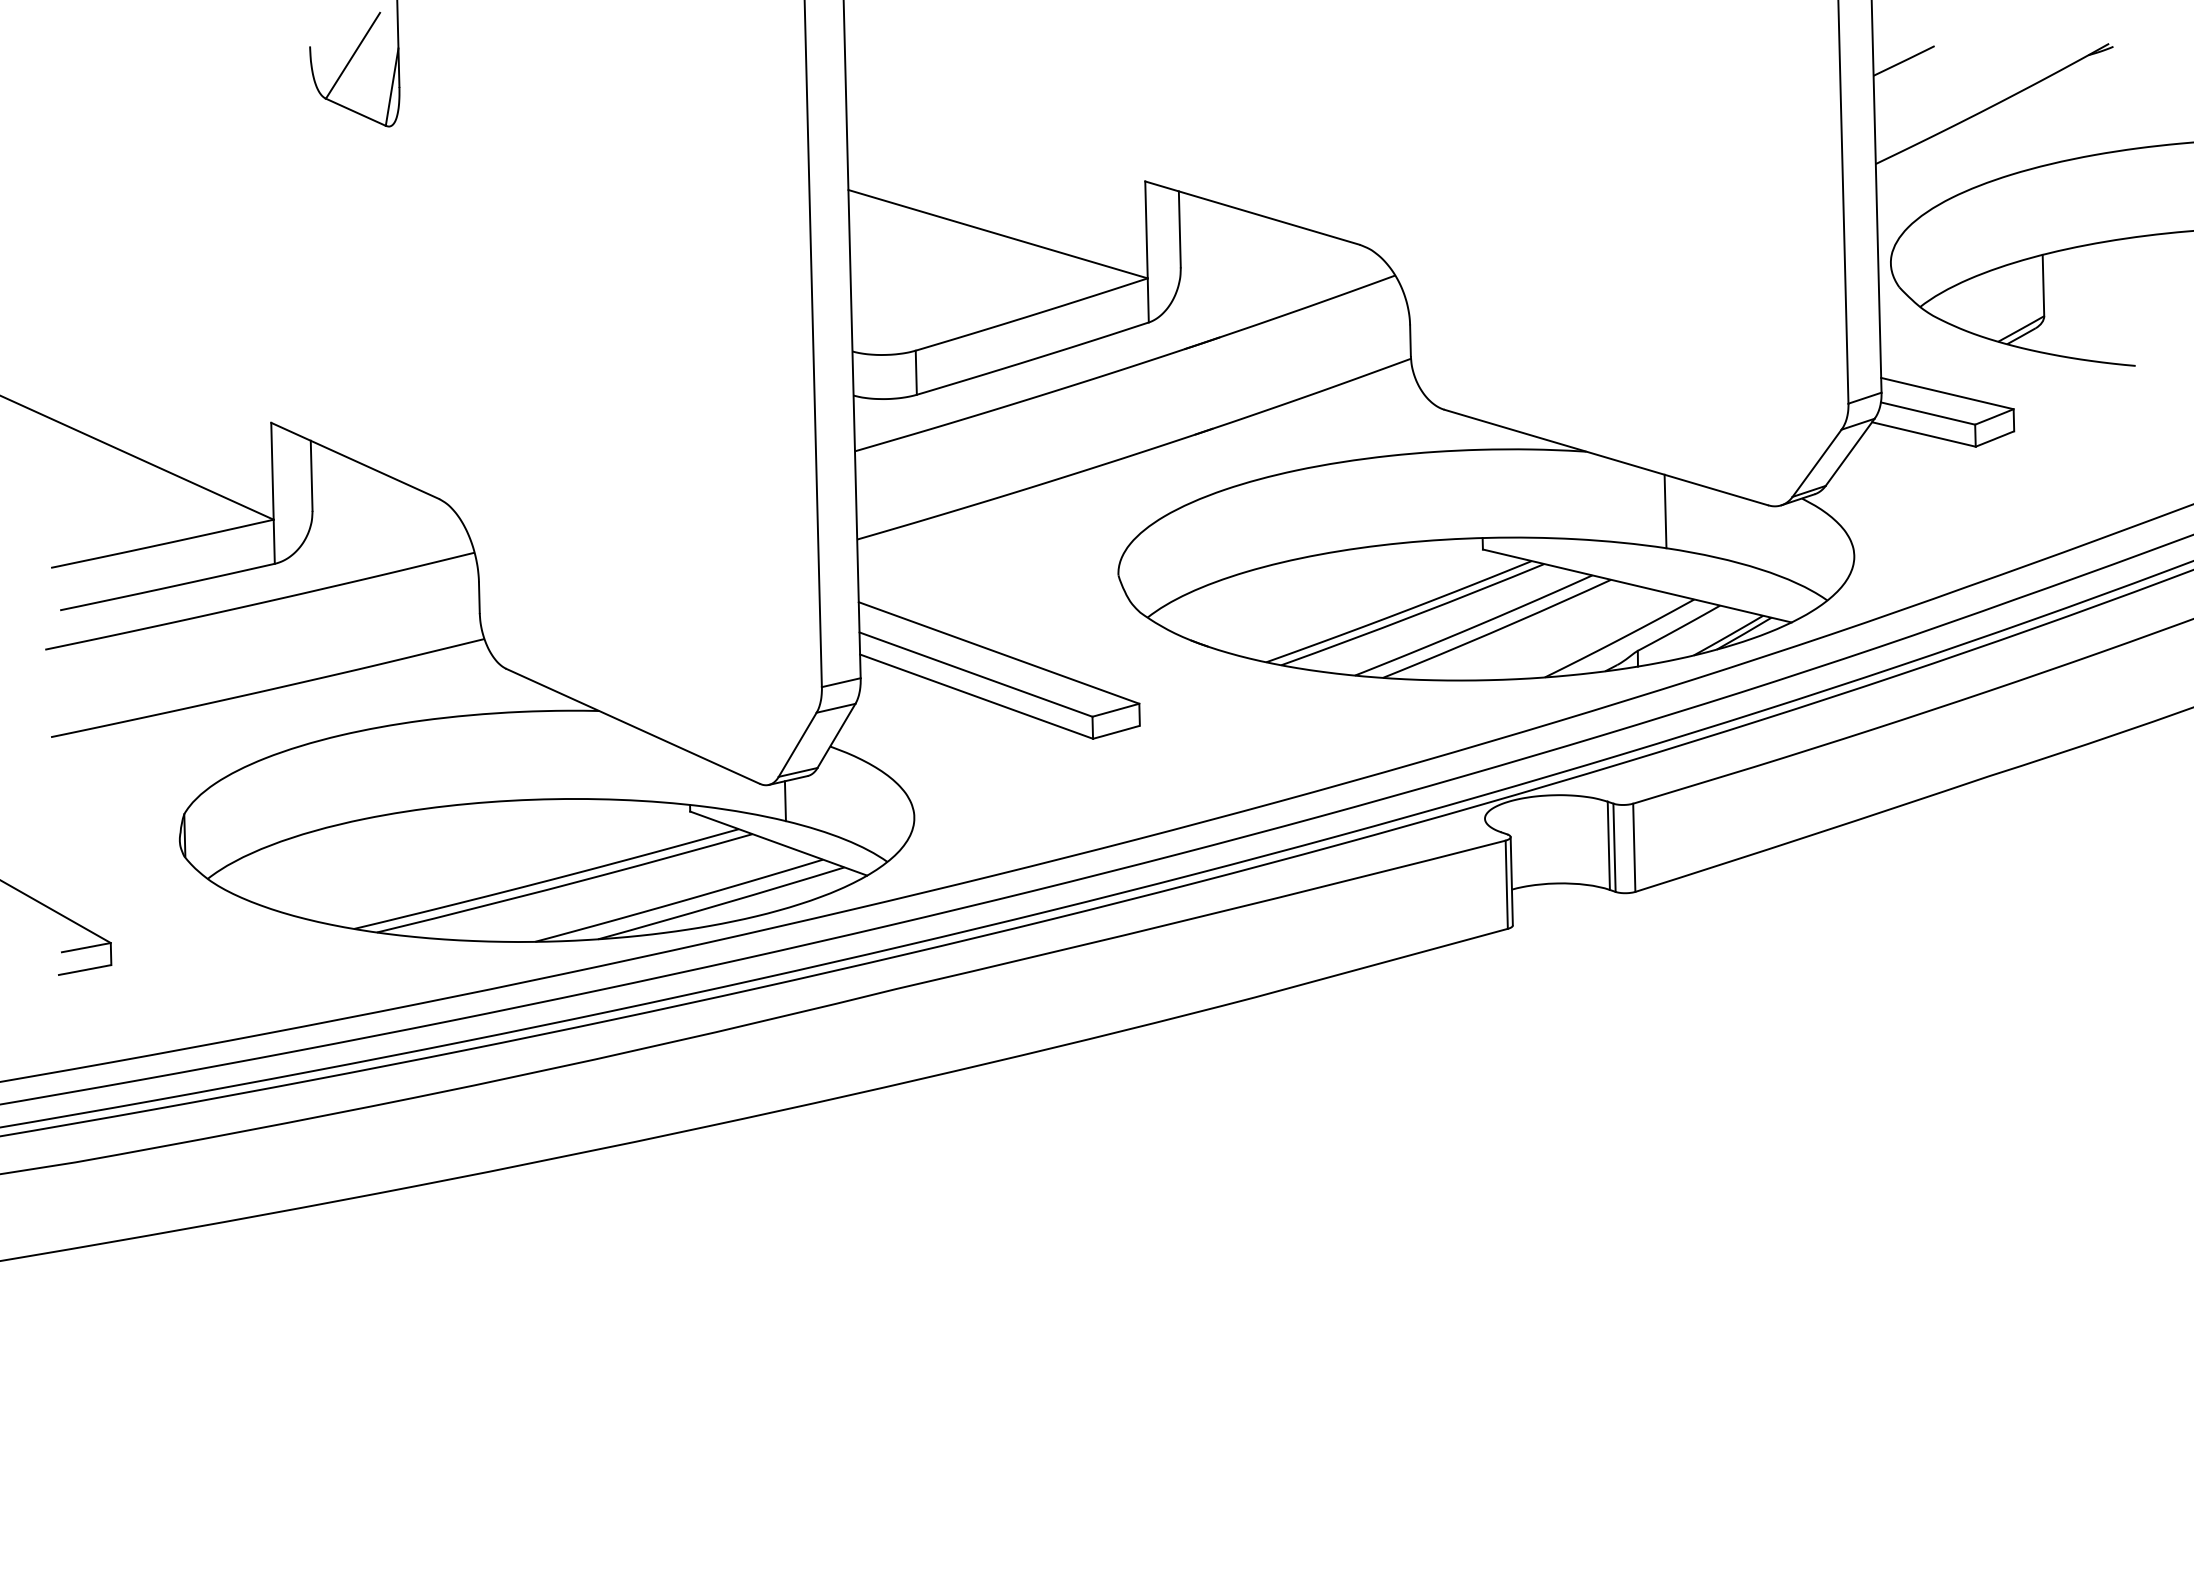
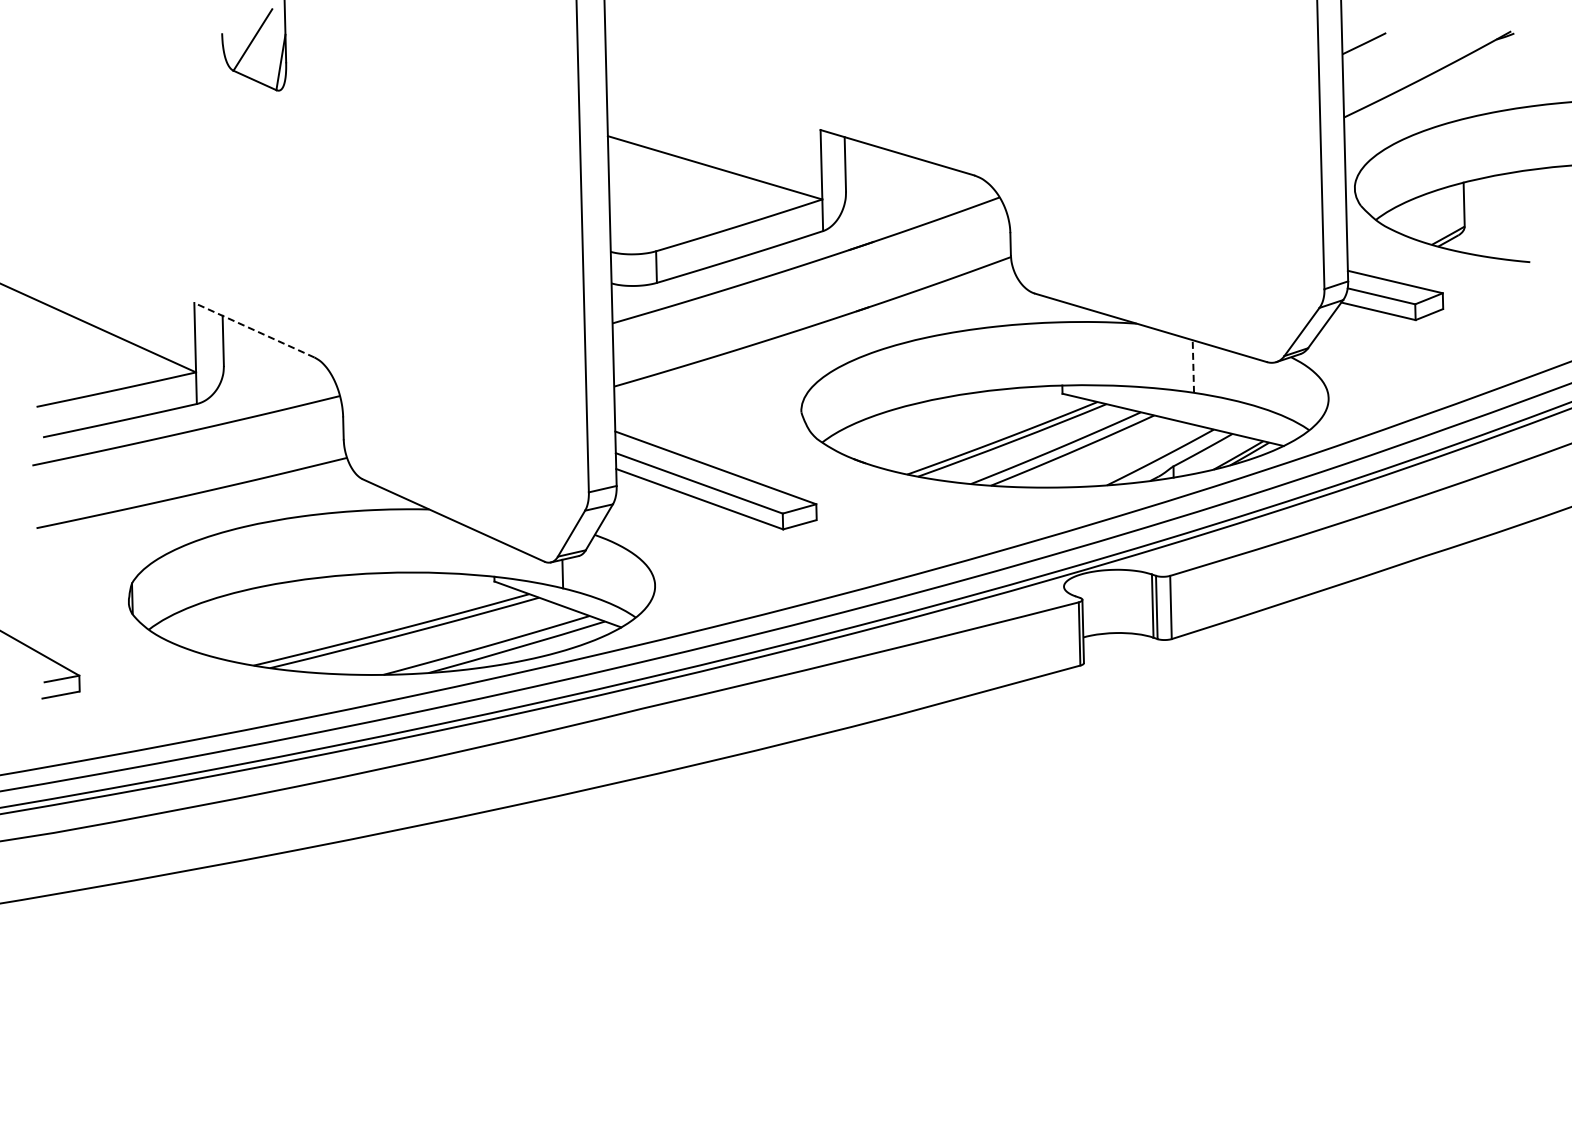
line: (355, 461) -> (254, 330), solid -> dashed
line: (1665, 511) -> (1193, 366), solid -> dashed

